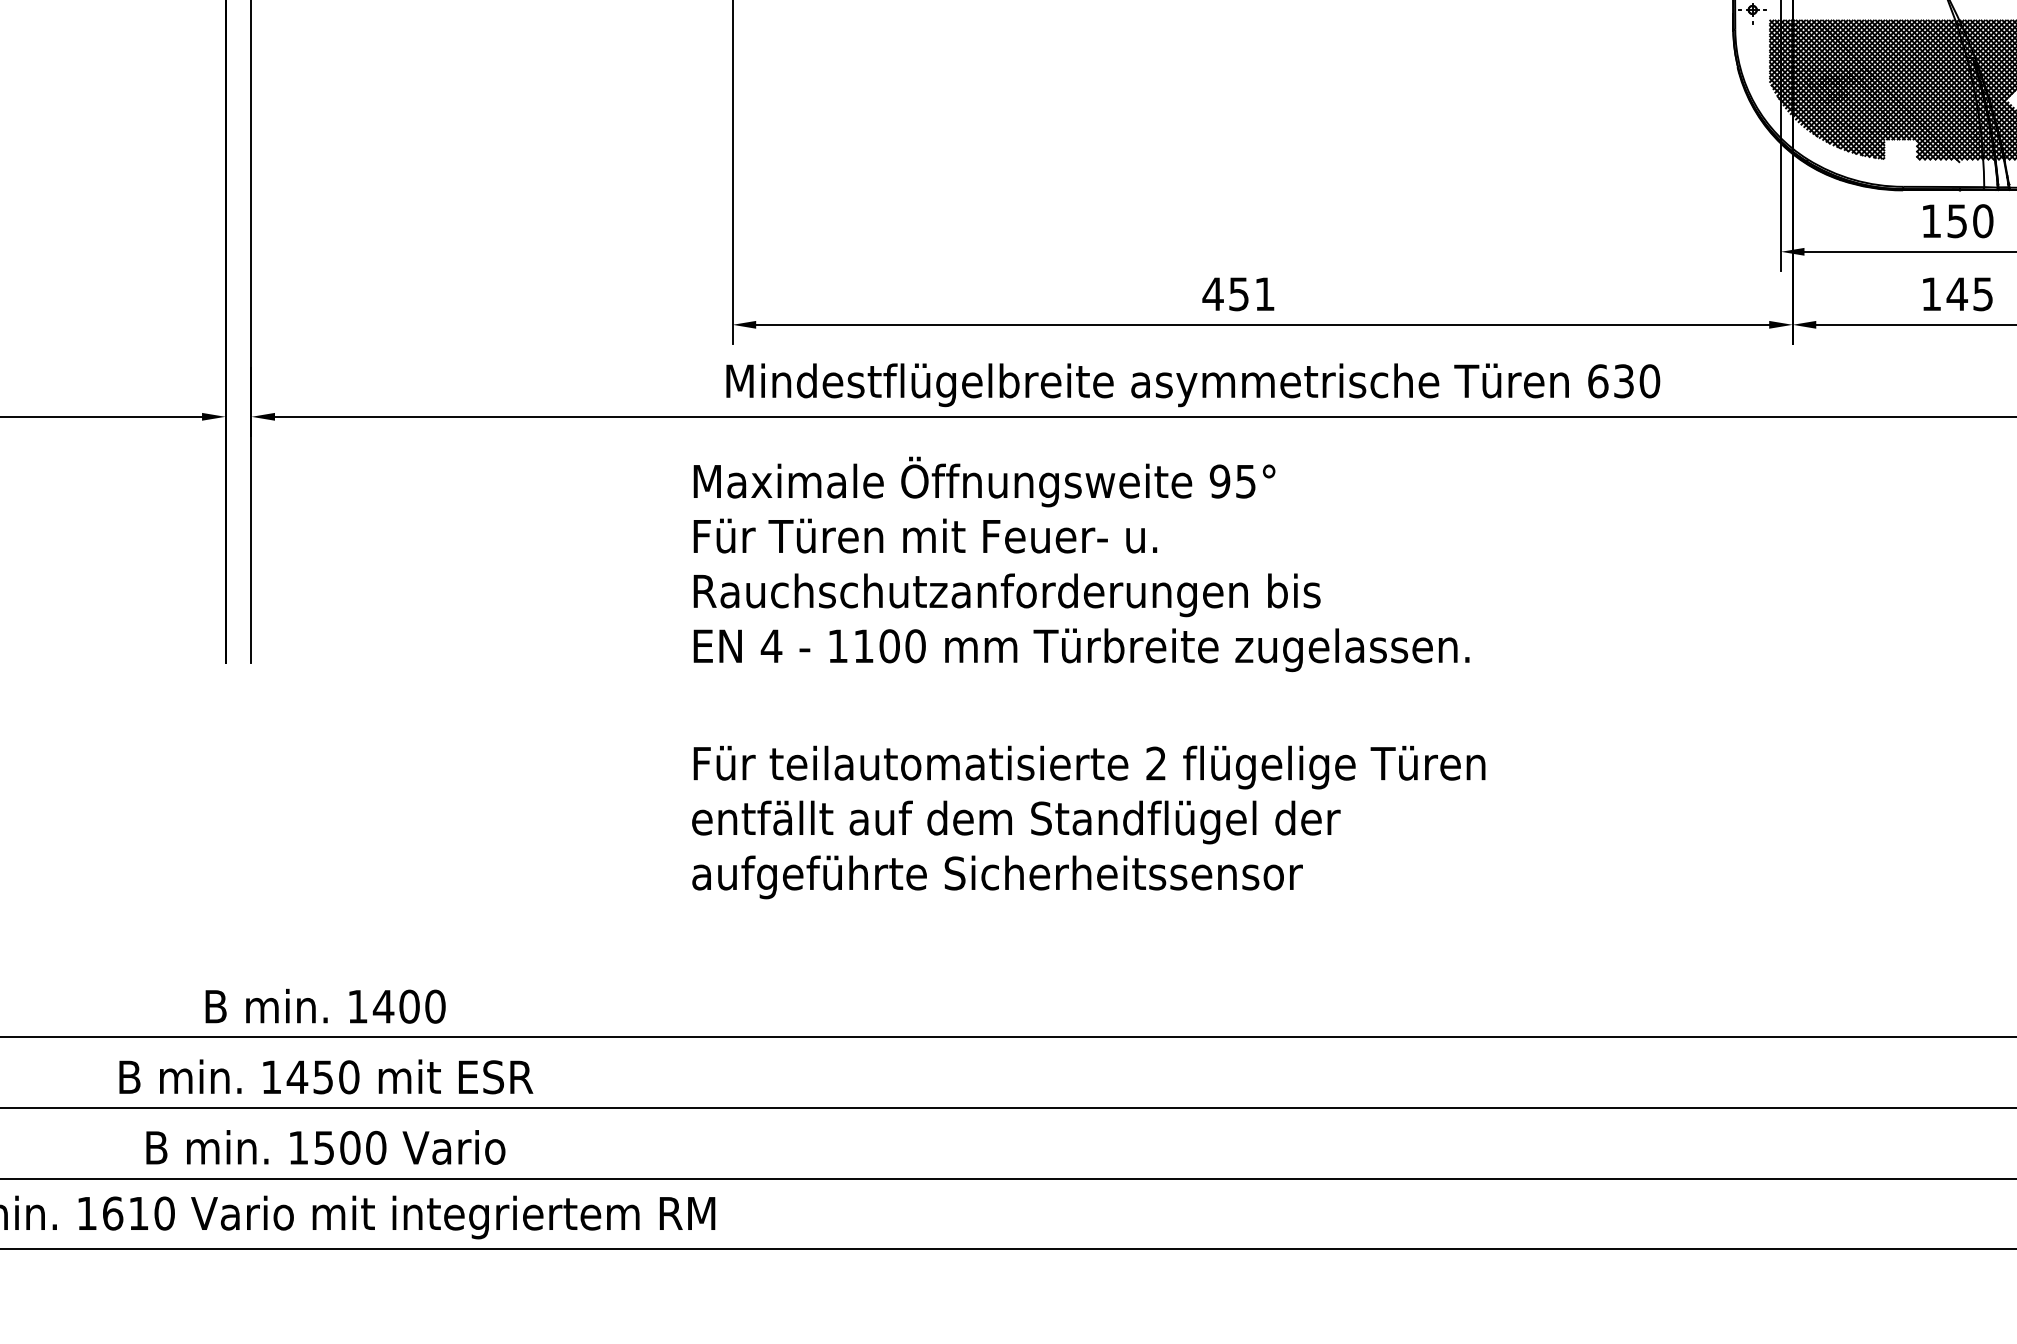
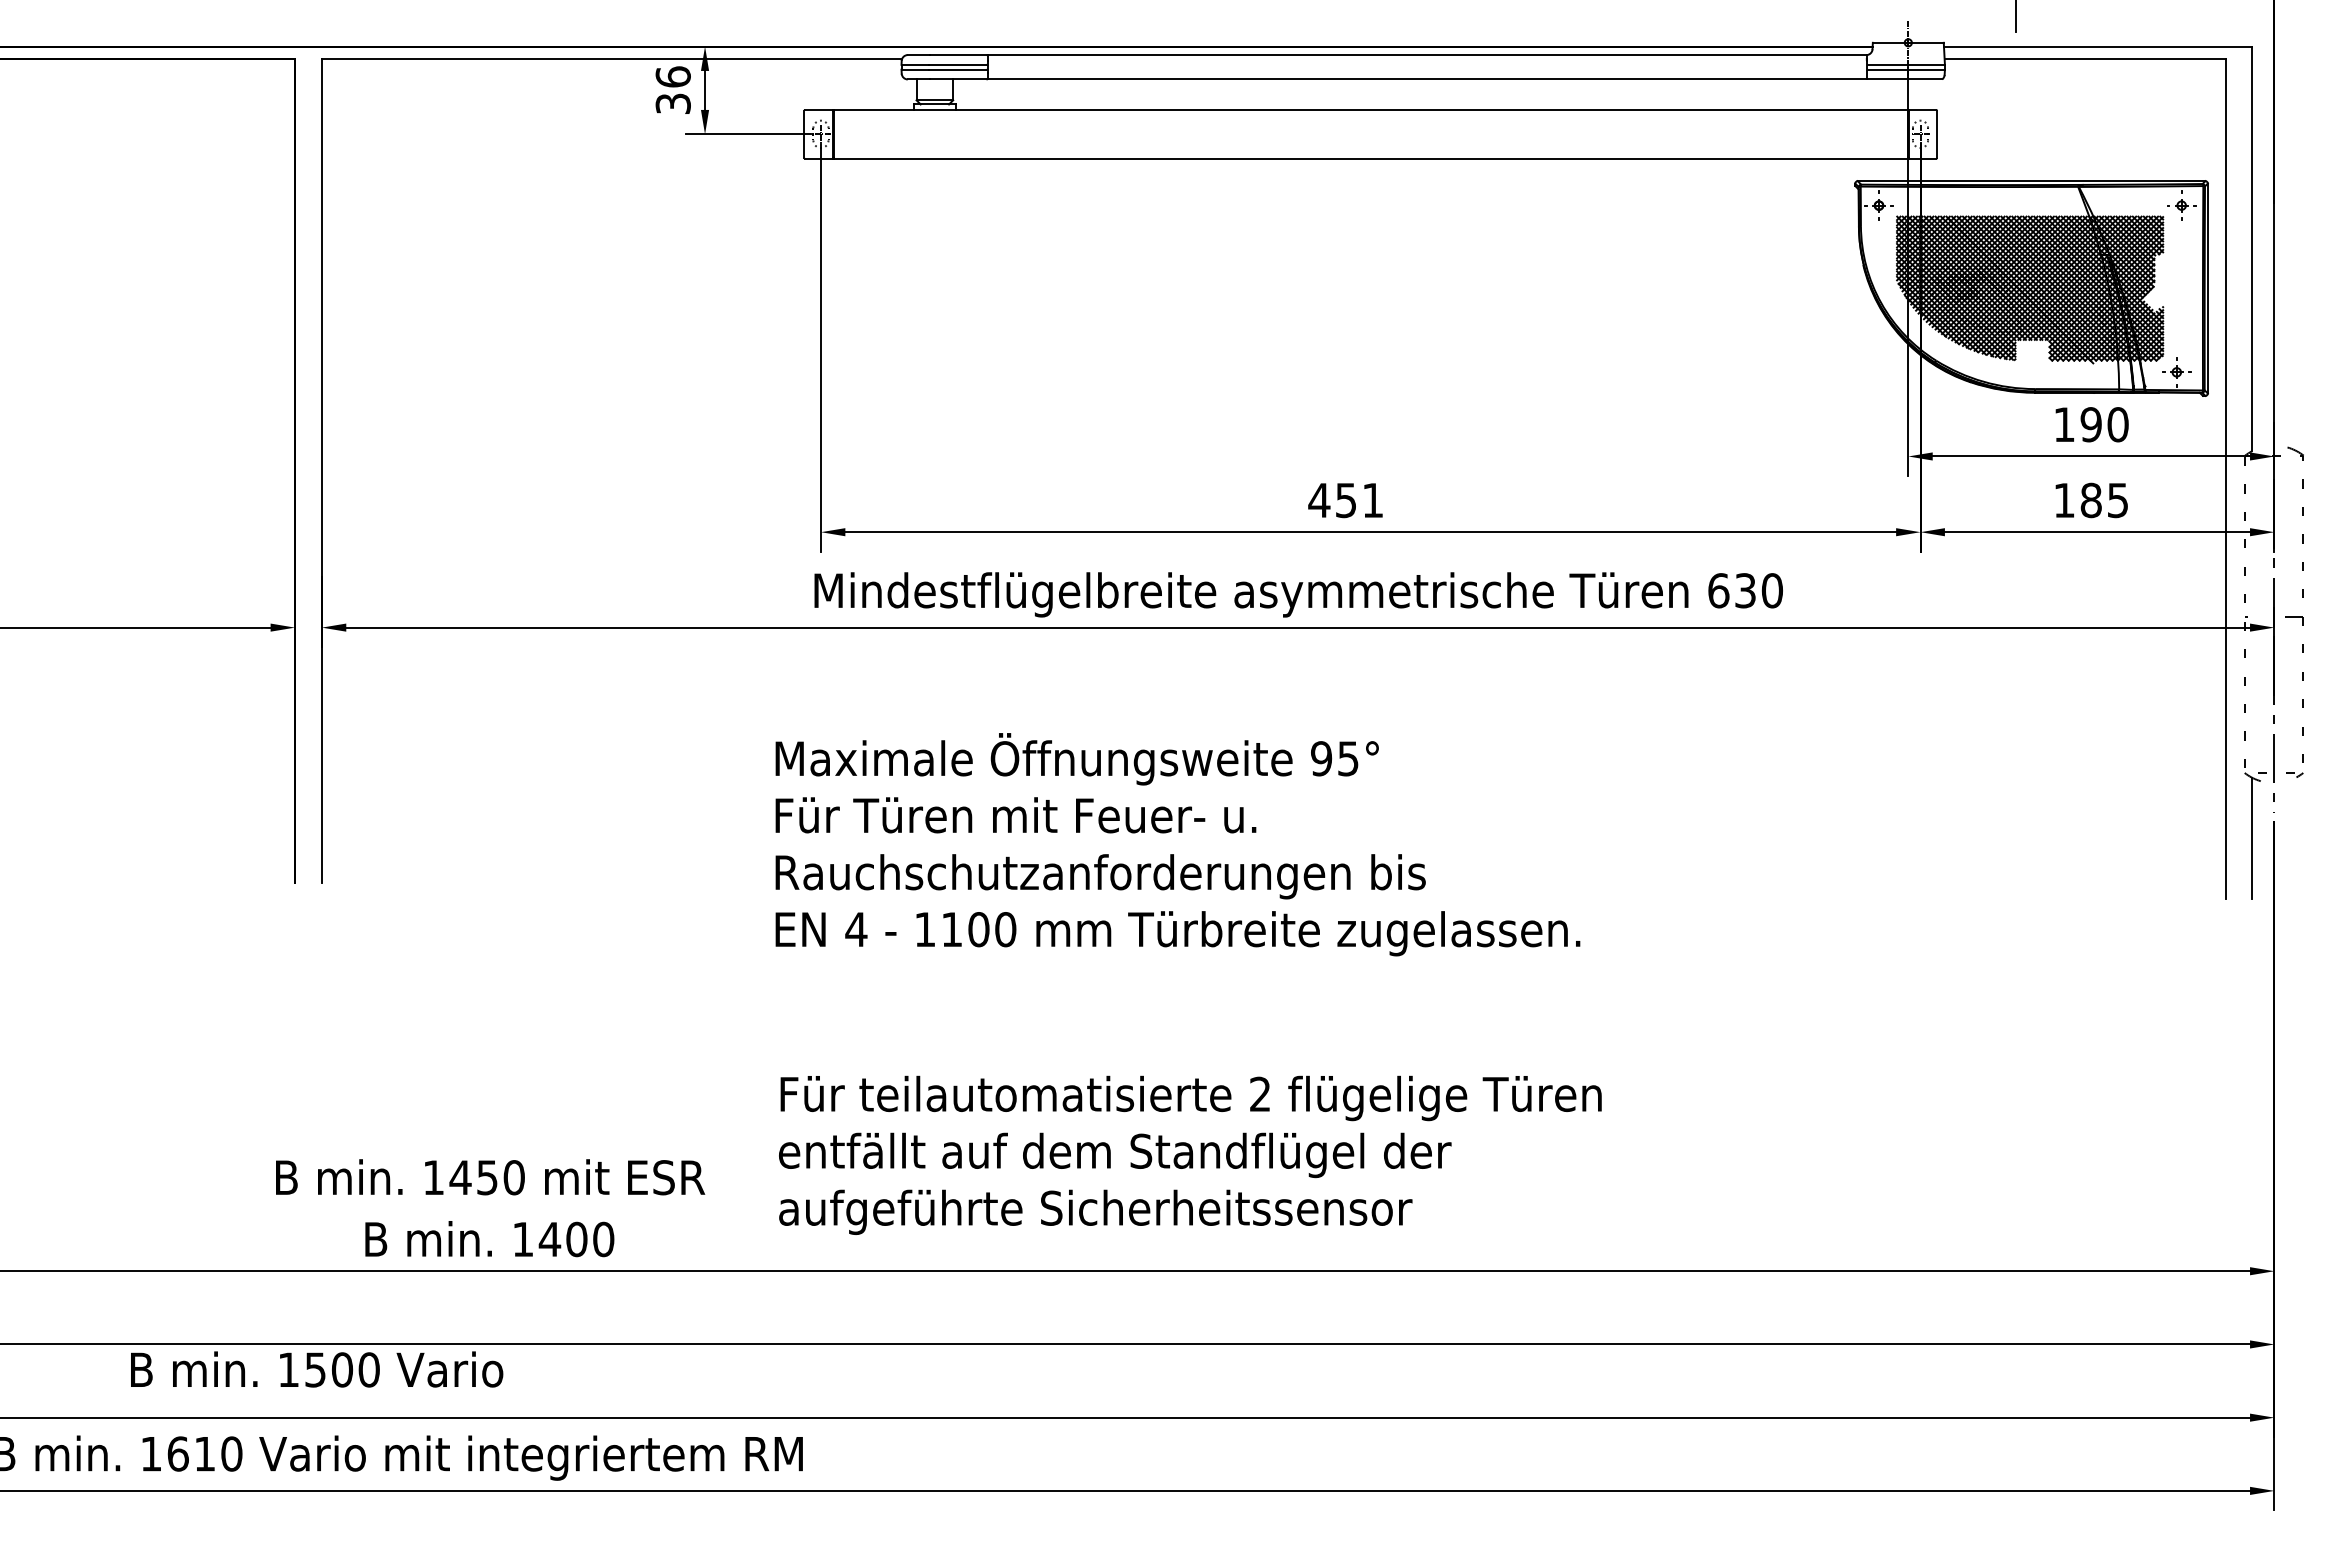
text: (1956, 220) -> (2090, 424), 150 -> 190
text: (1957, 294) -> (2091, 500), 145 -> 185
text: (1081, 564) -> (1177, 844), moved
text: (1088, 821) -> (1190, 1154), moved
text: (325, 1006) -> (489, 1239), moved
text: (326, 1077) -> (490, 1177), moved
text: (326, 1147) -> (317, 1369), moved

